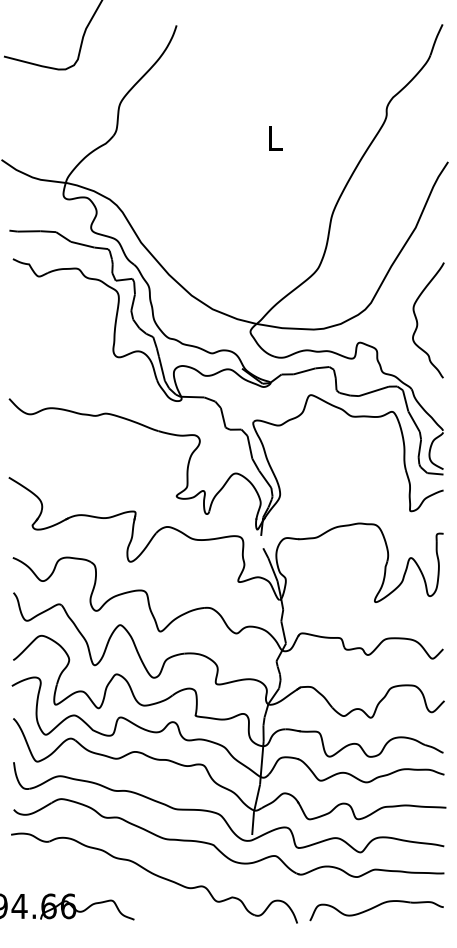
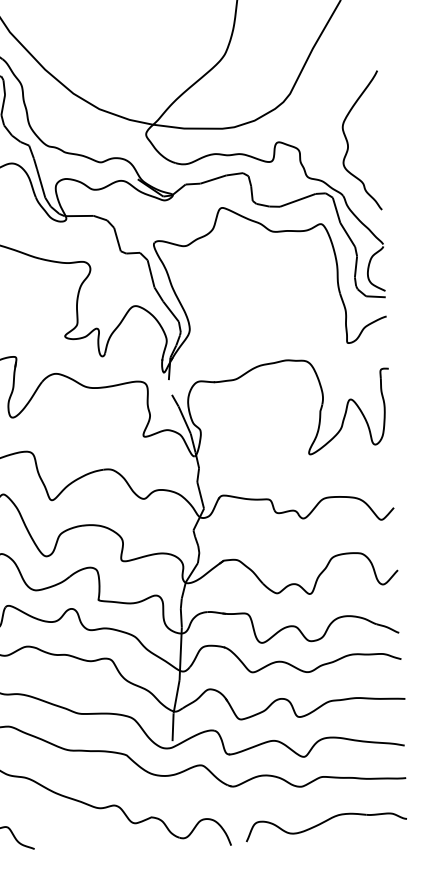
curve: (418, 322) -> (349, 144), moved

